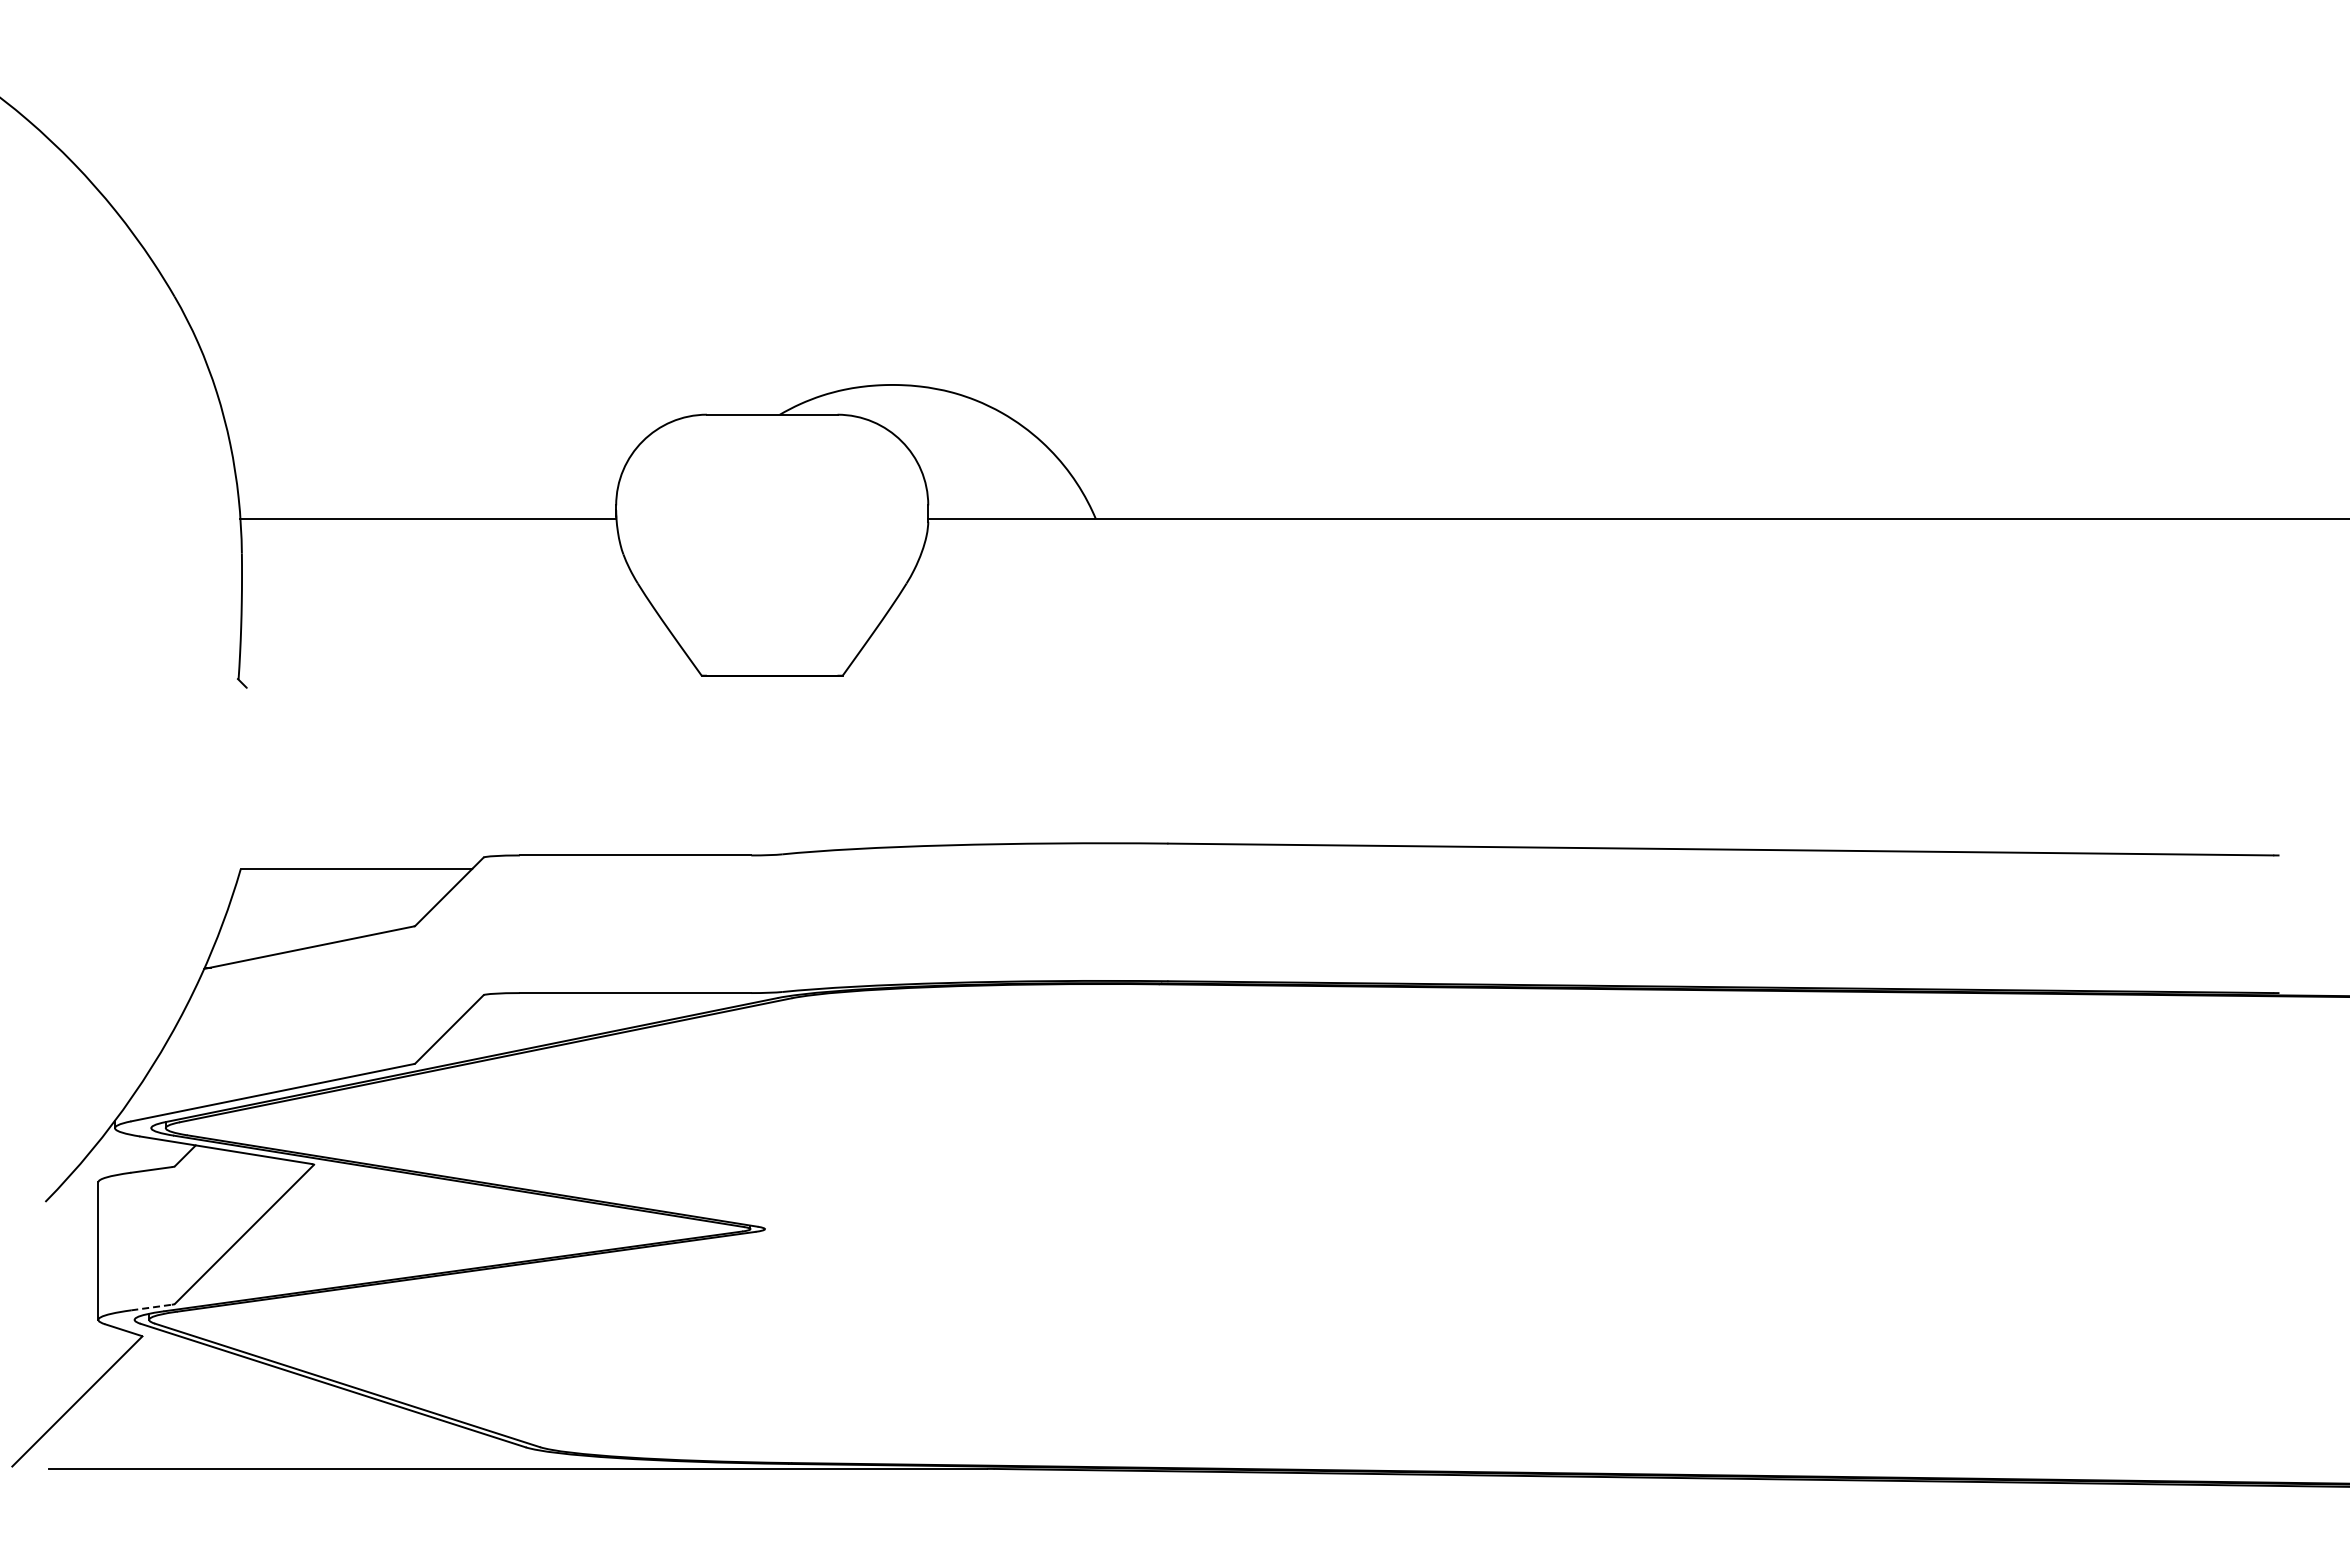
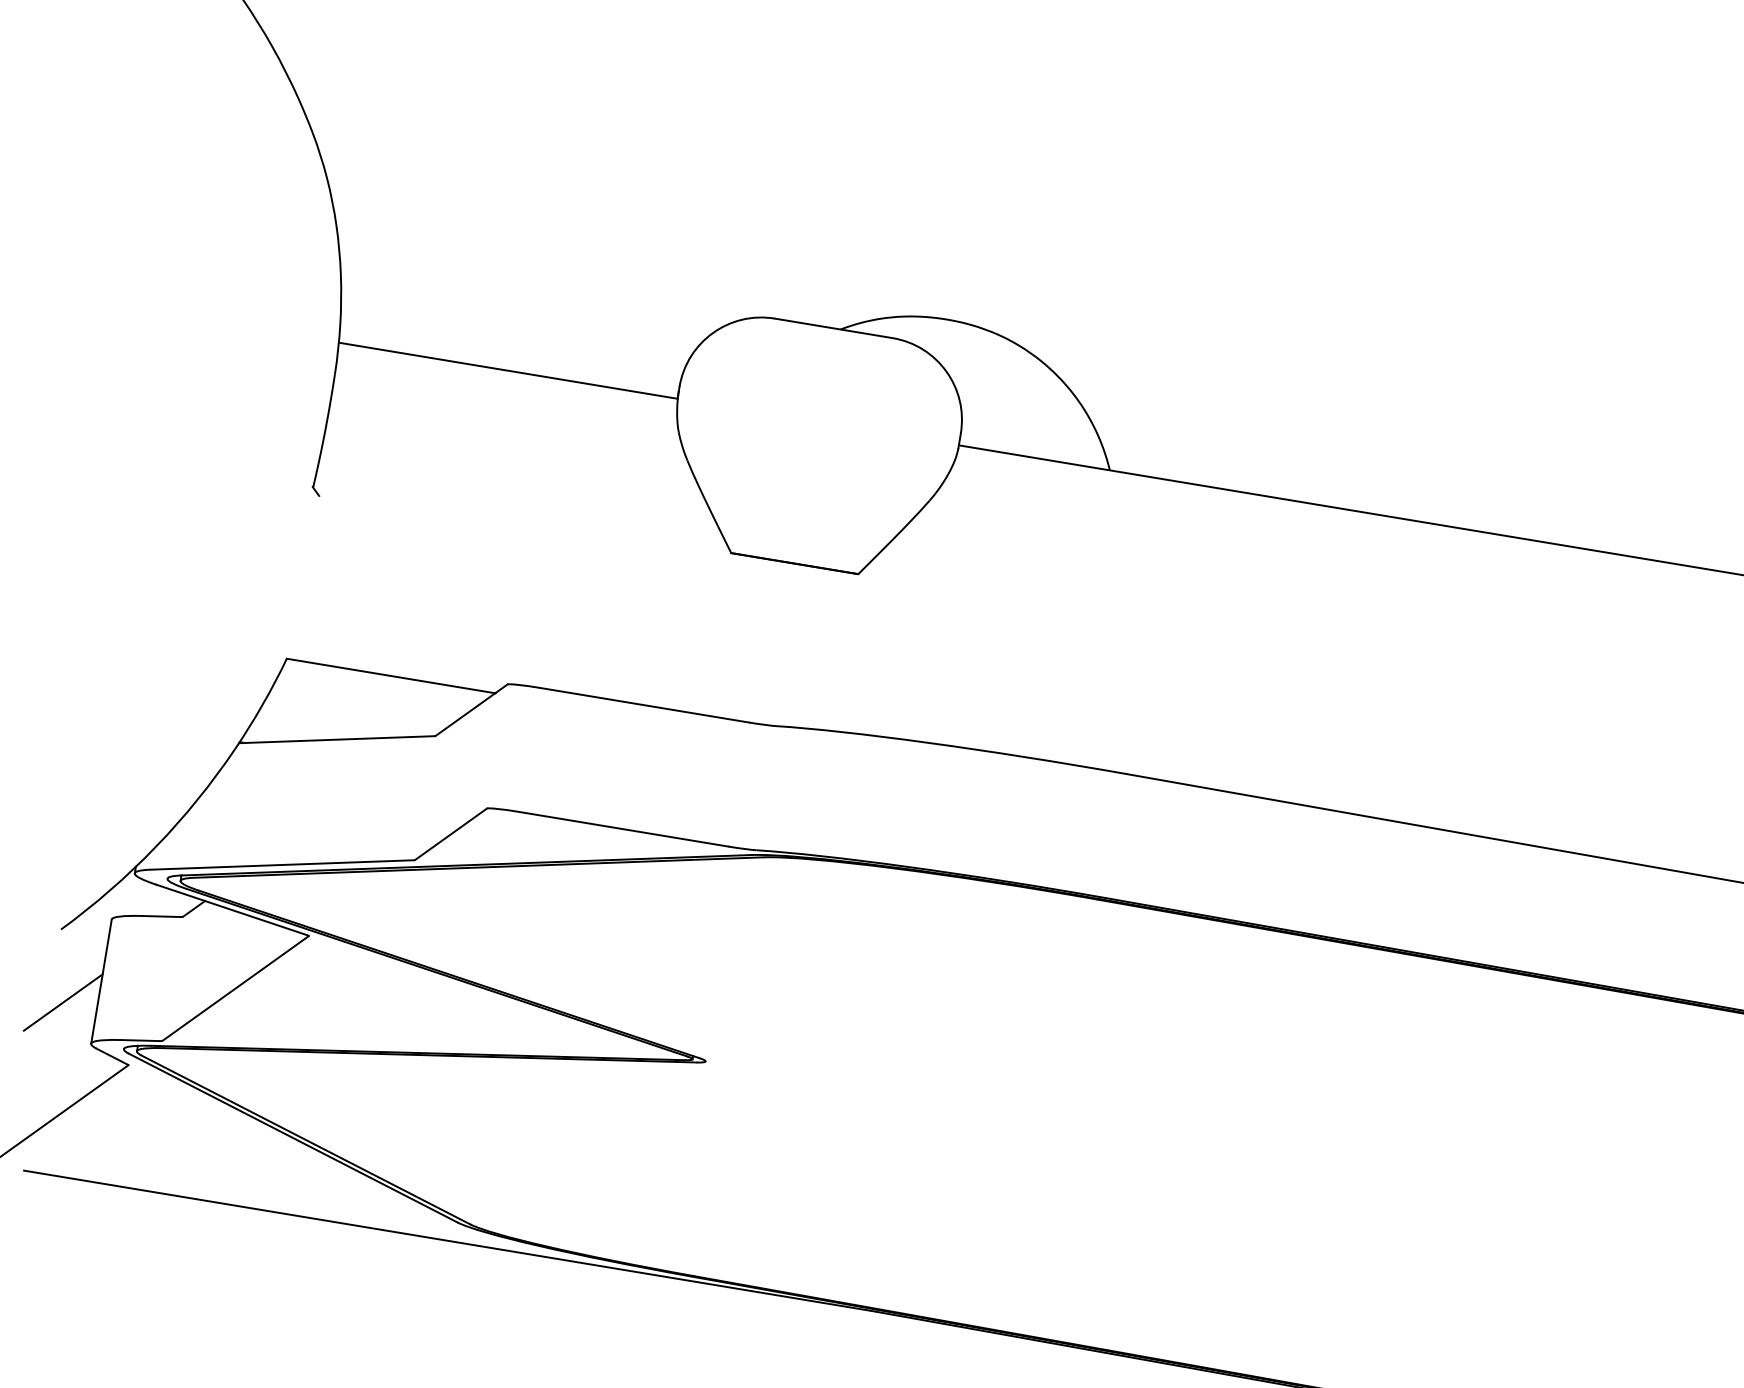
line: (60, 1279) -> (63, 1001), added
line: (152, 1307) -> (141, 1040), dashed -> solid

